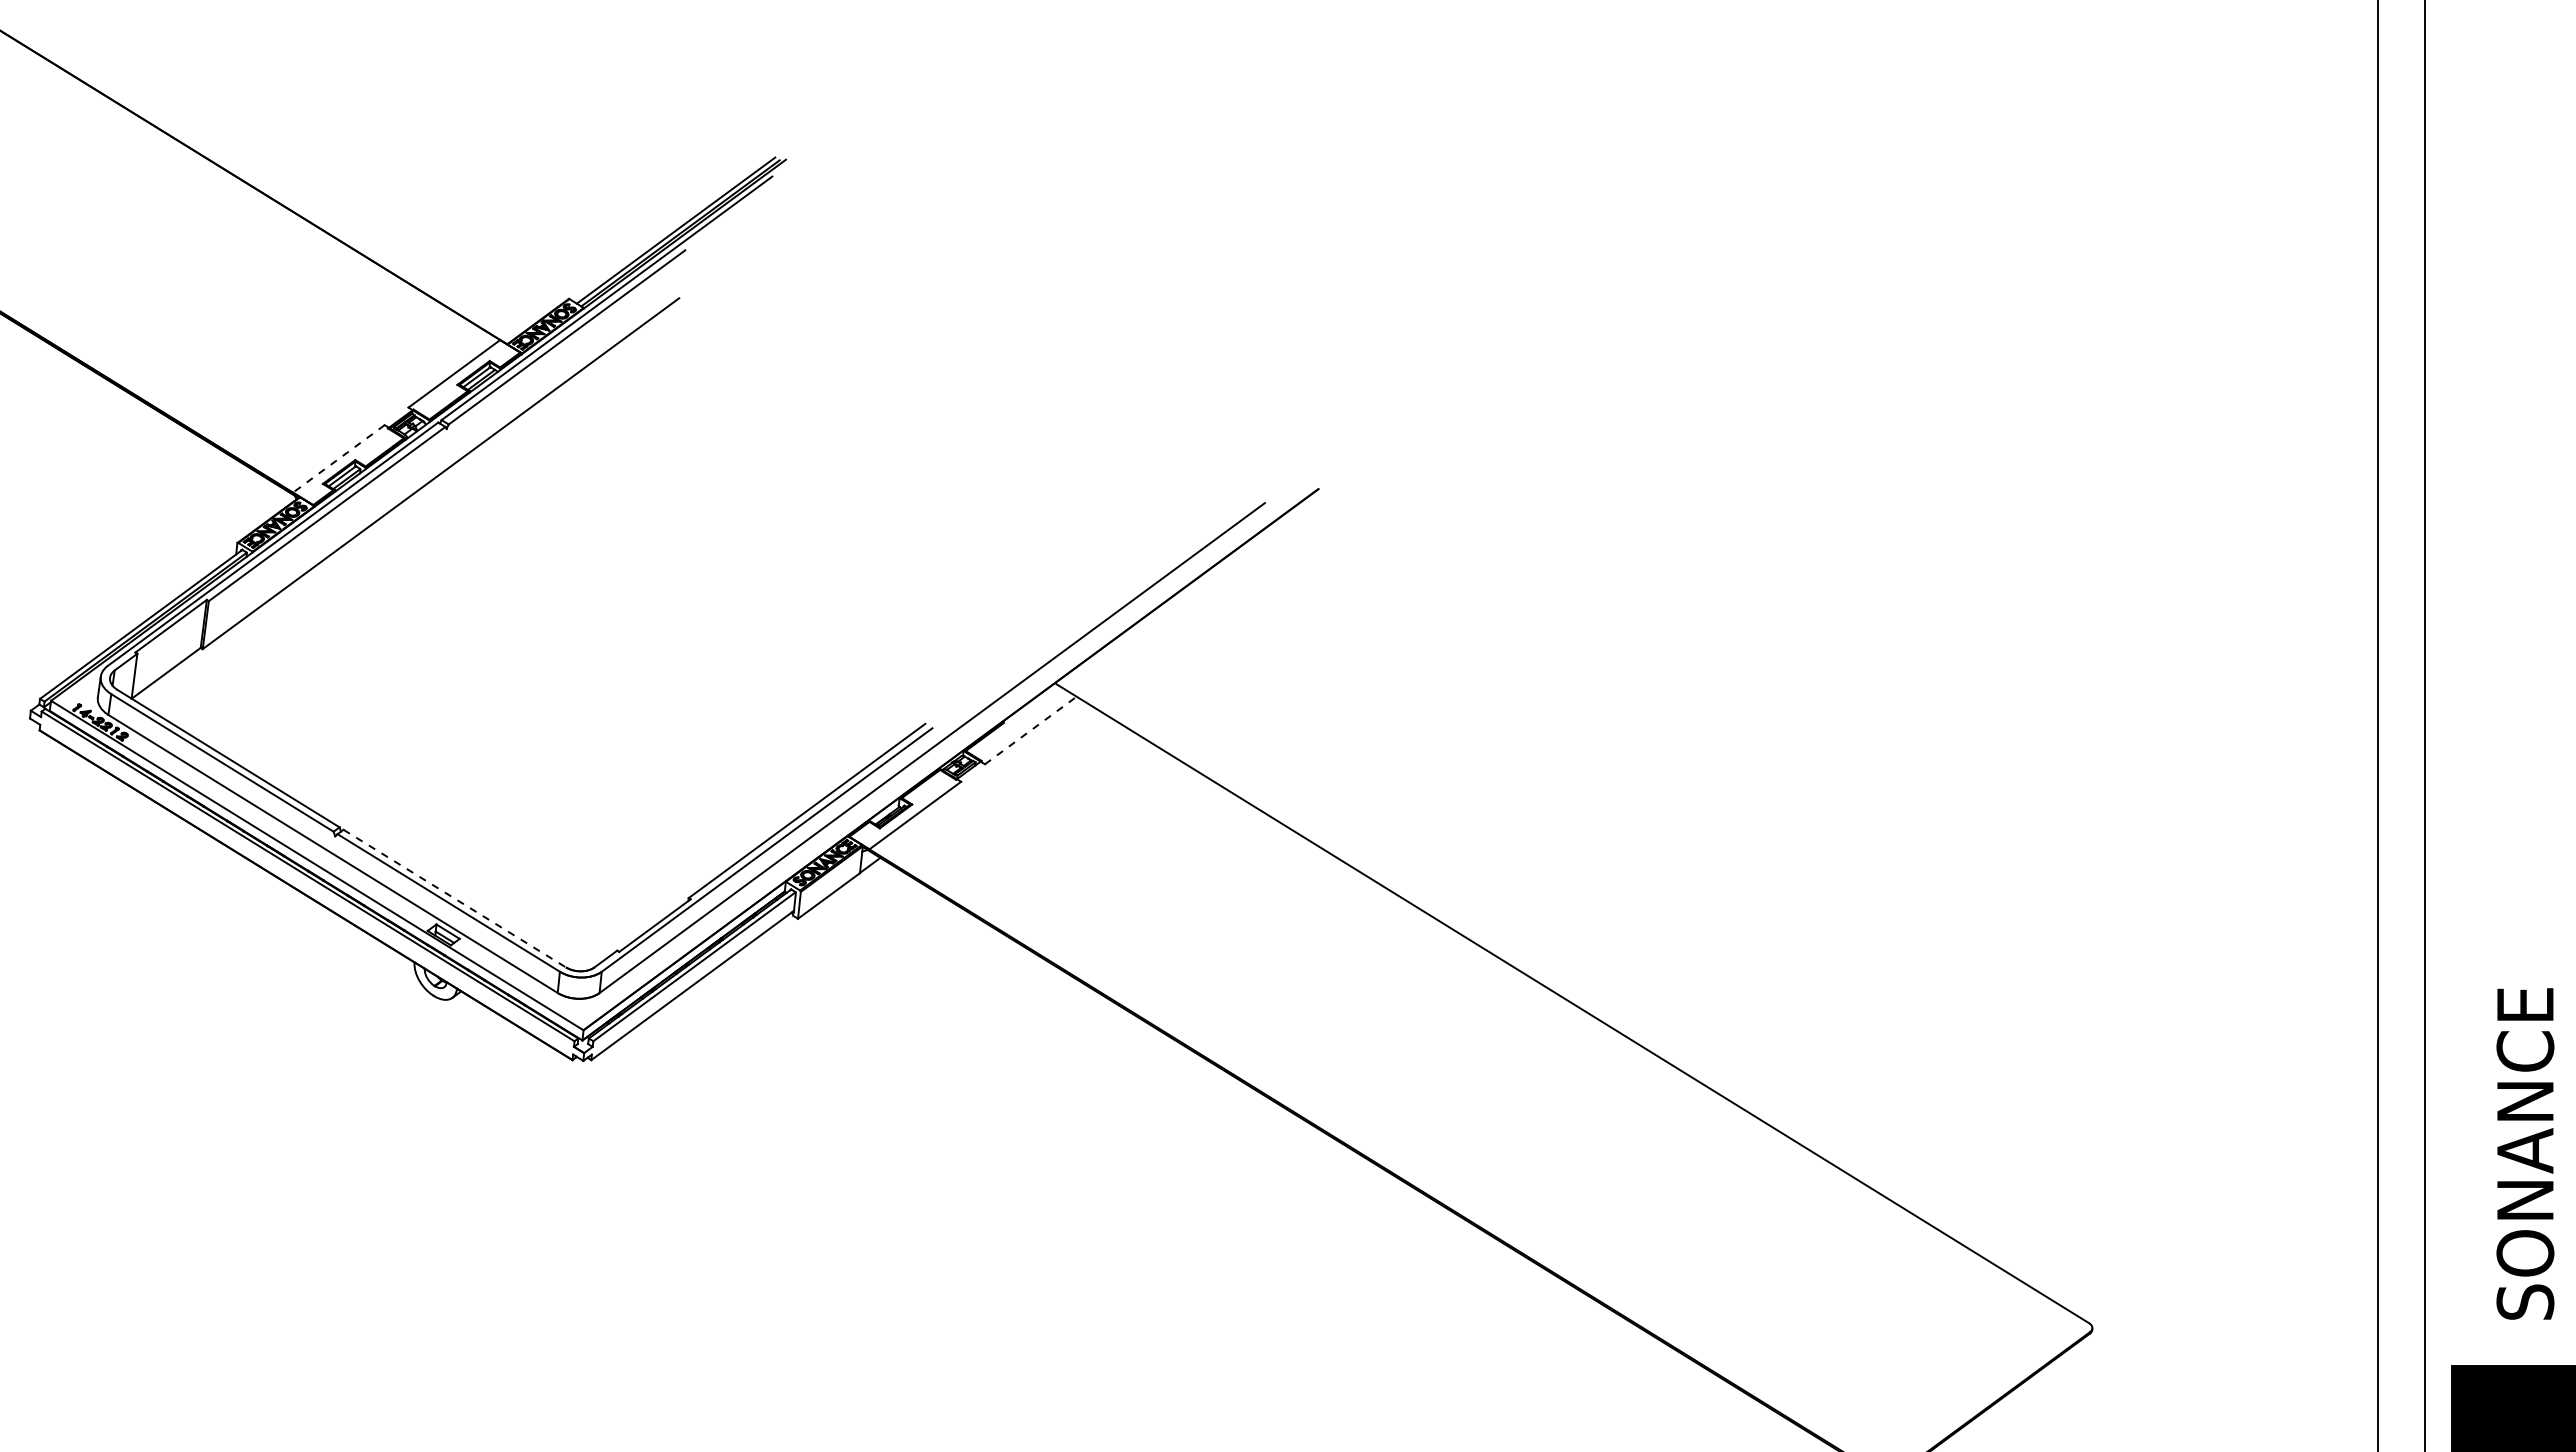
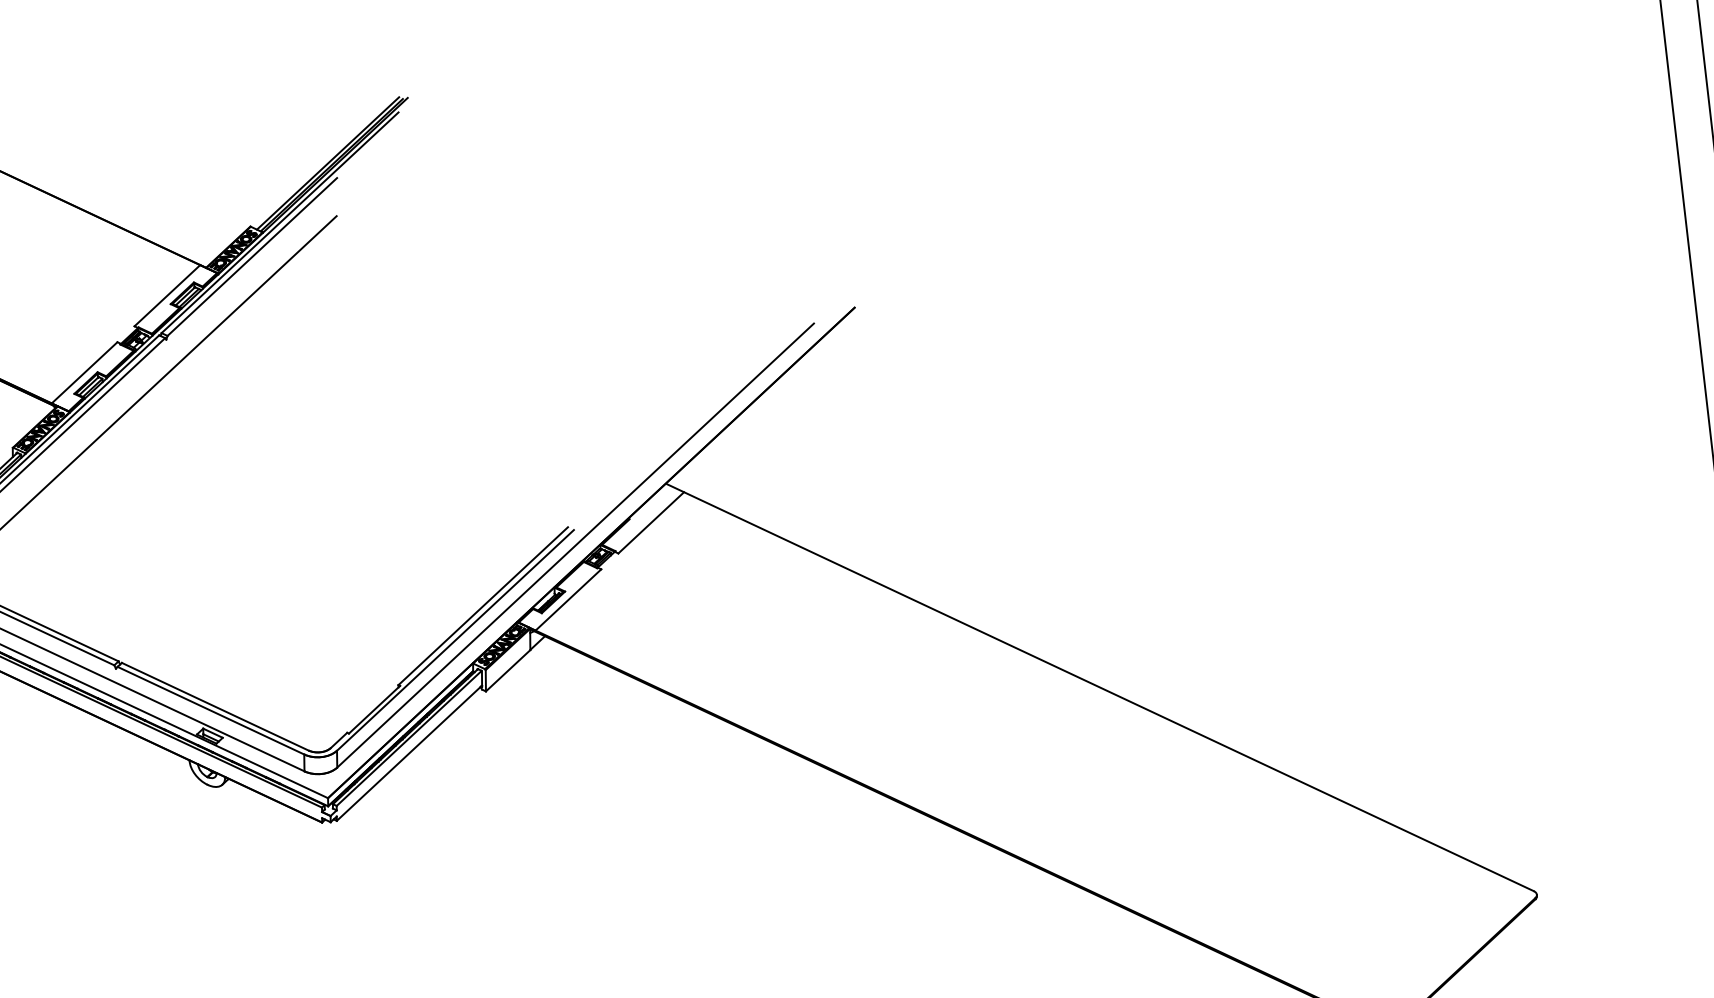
line: (338, 458) -> (84, 372), dashed -> solid
line: (1030, 730) -> (650, 522), dashed -> solid
line: (454, 898) -> (215, 706), dashed -> solid

